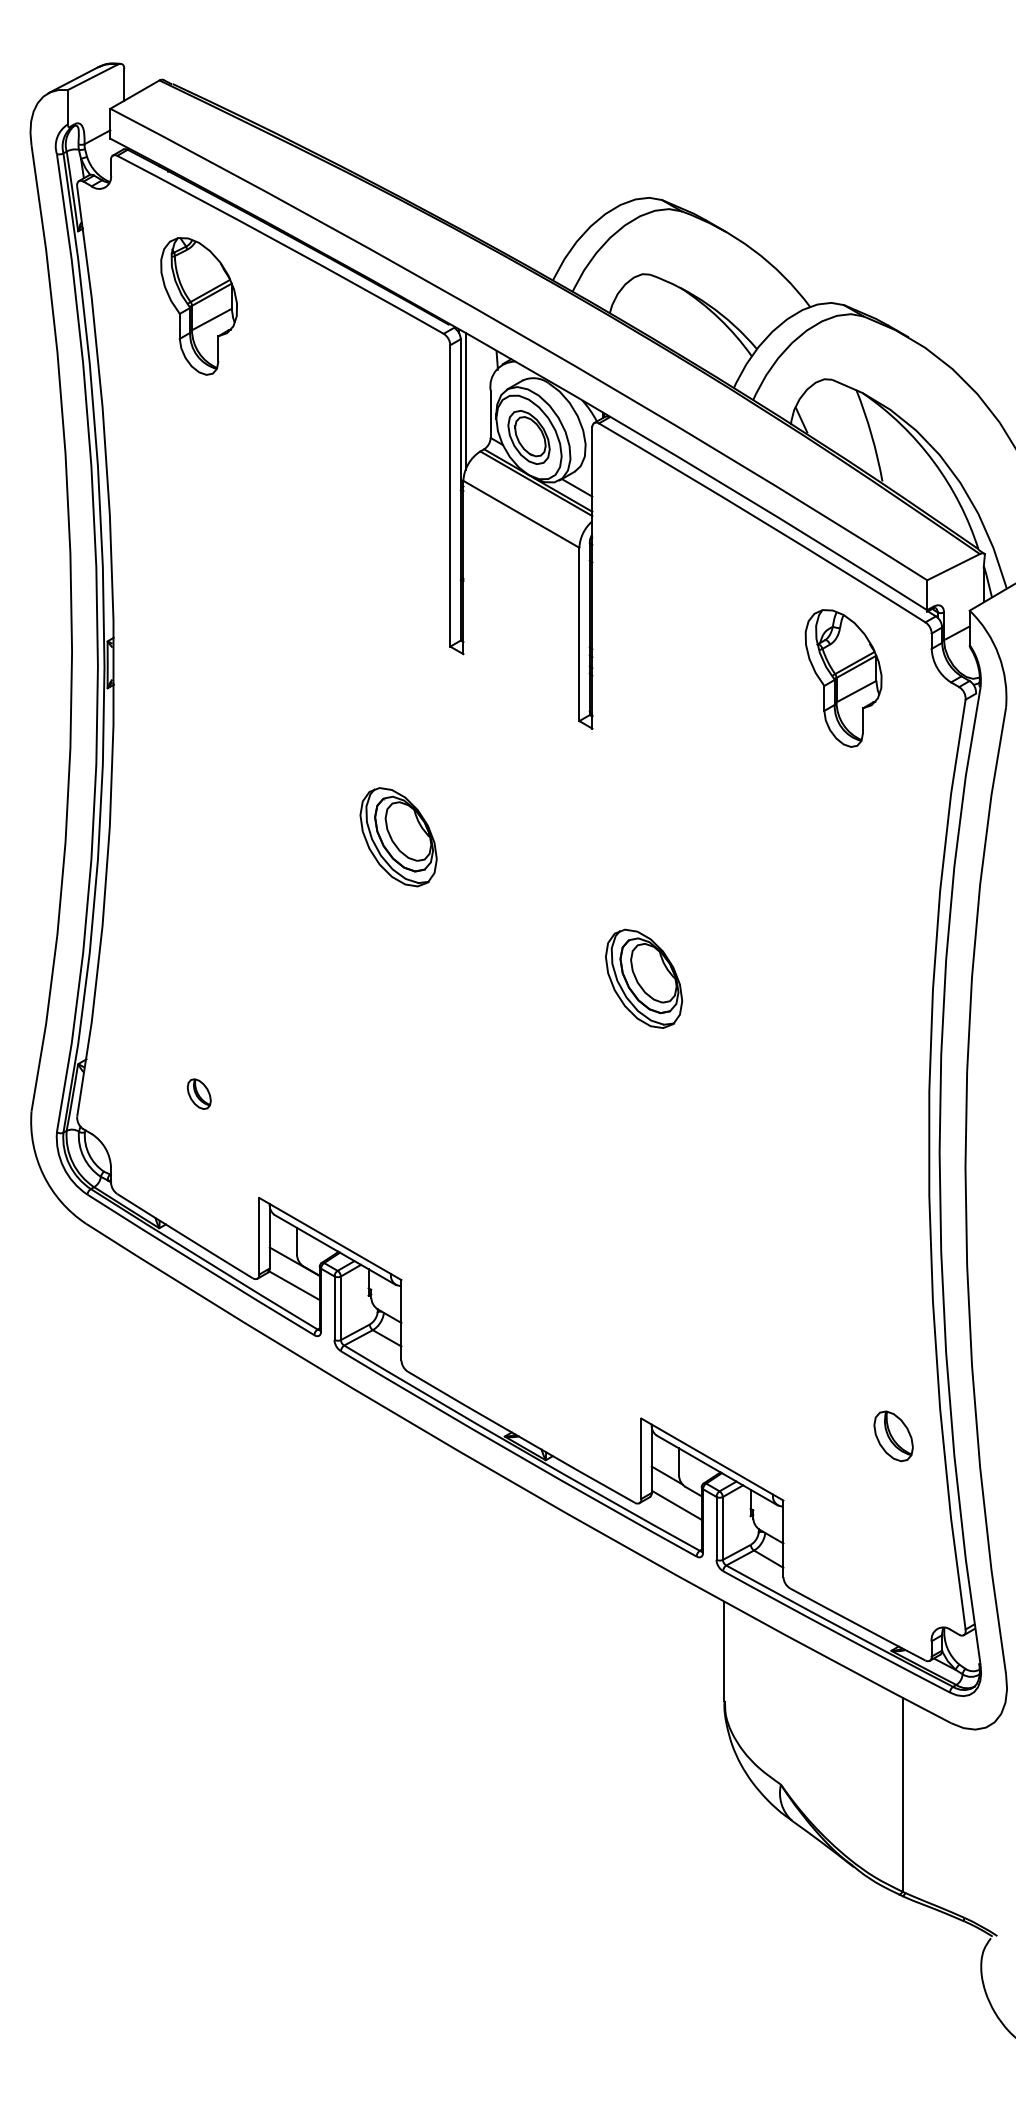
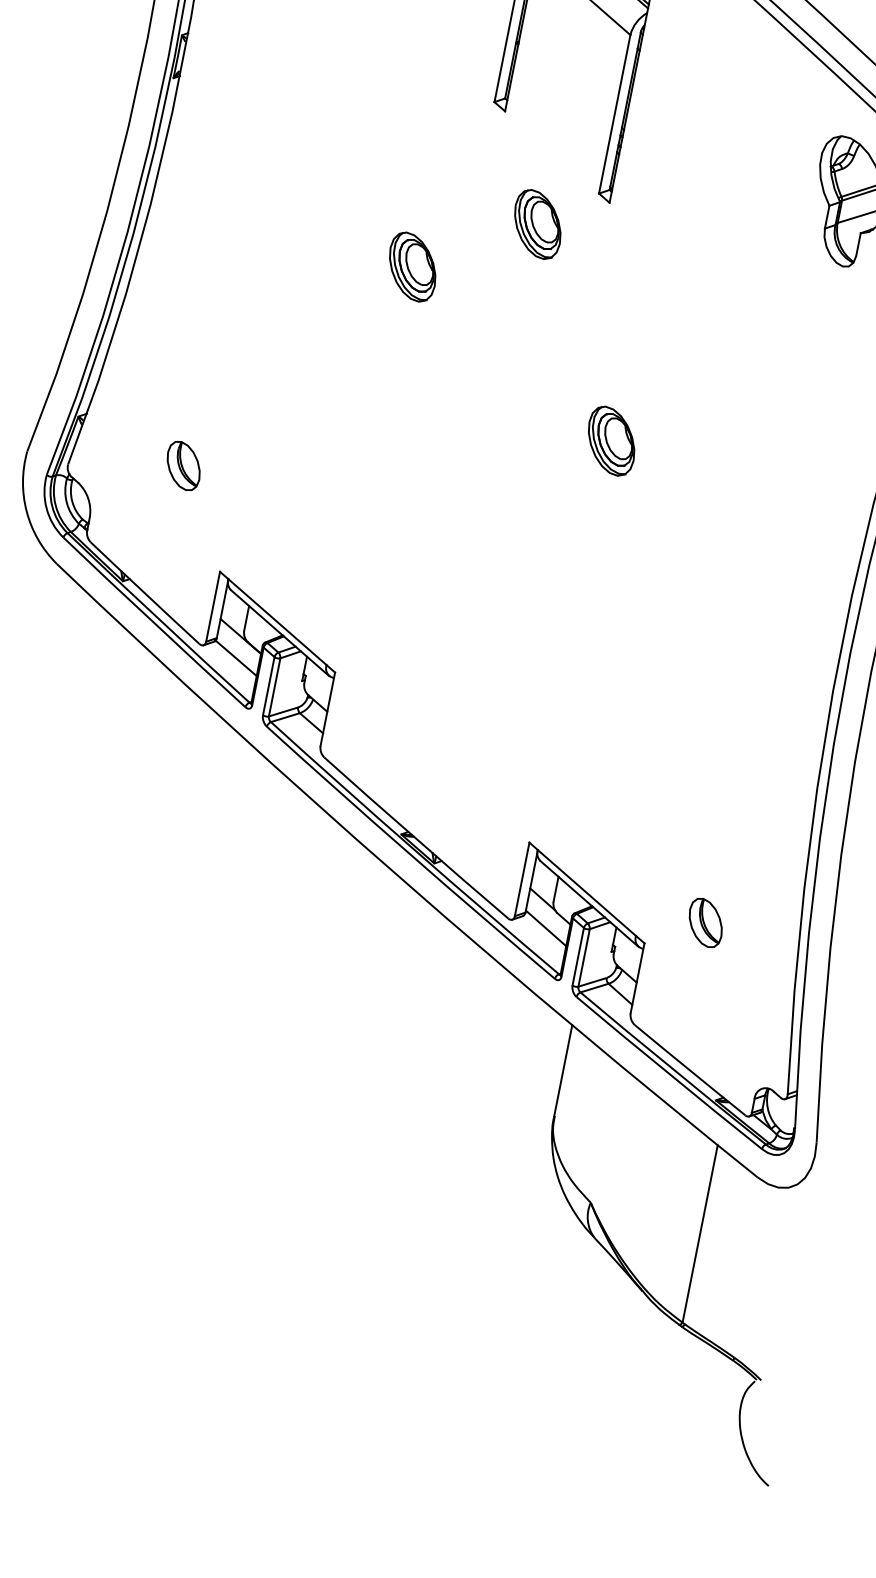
part: (521, 766) -> (537, 224), added
part: (398, 837) -> (412, 267), size x0.71
part: (644, 979) -> (611, 441), size x0.71
part: (199, 1093) -> (184, 465), size x1.67
part: (893, 1436) -> (705, 923), moved

